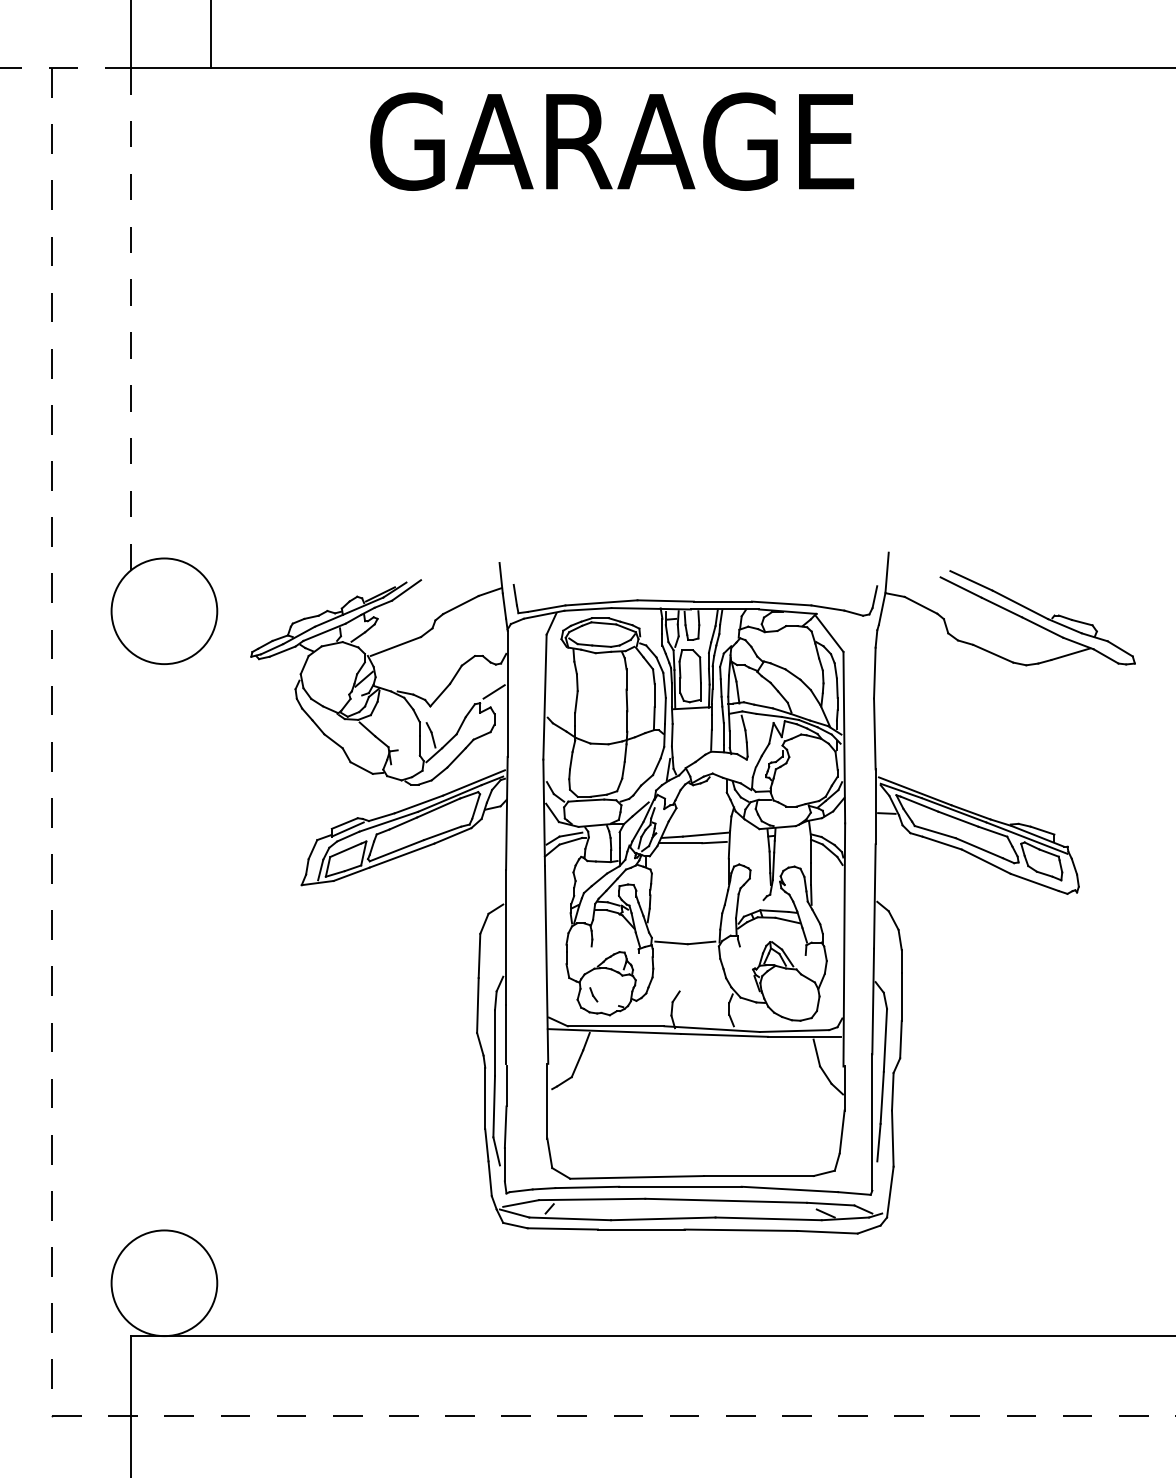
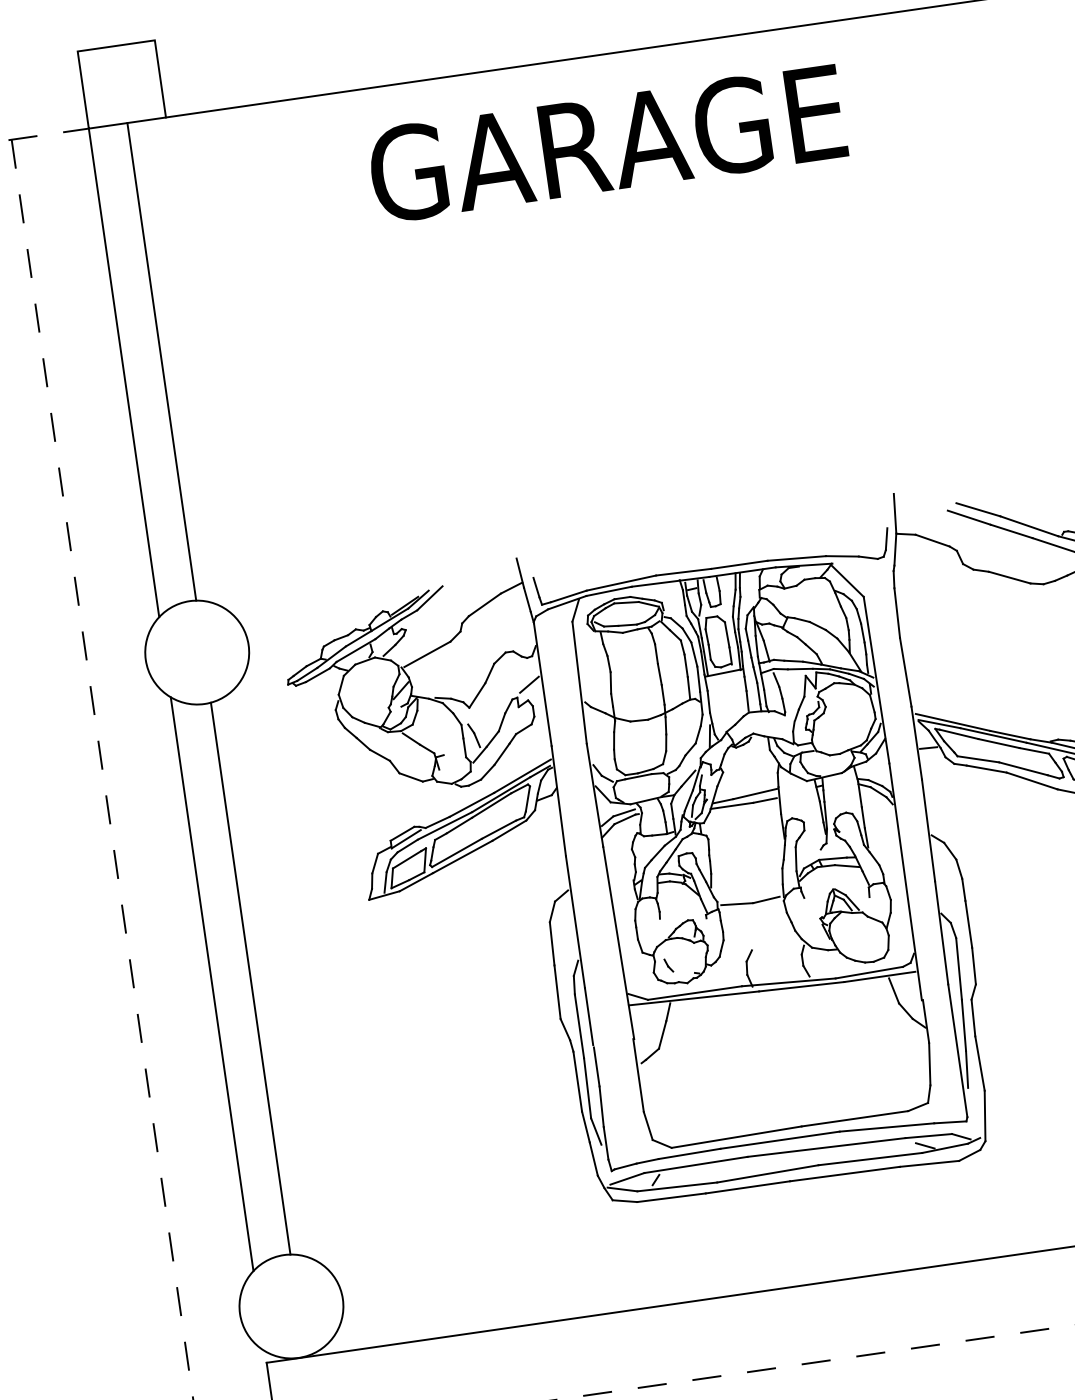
text: (612, 141) -> (607, 143), moved
line: (170, 313) -> (161, 361), added
line: (131, 319) -> (124, 373), dashed -> solid
line: (170, 946) -> (250, 977), added
line: (131, 947) -> (212, 984), added

